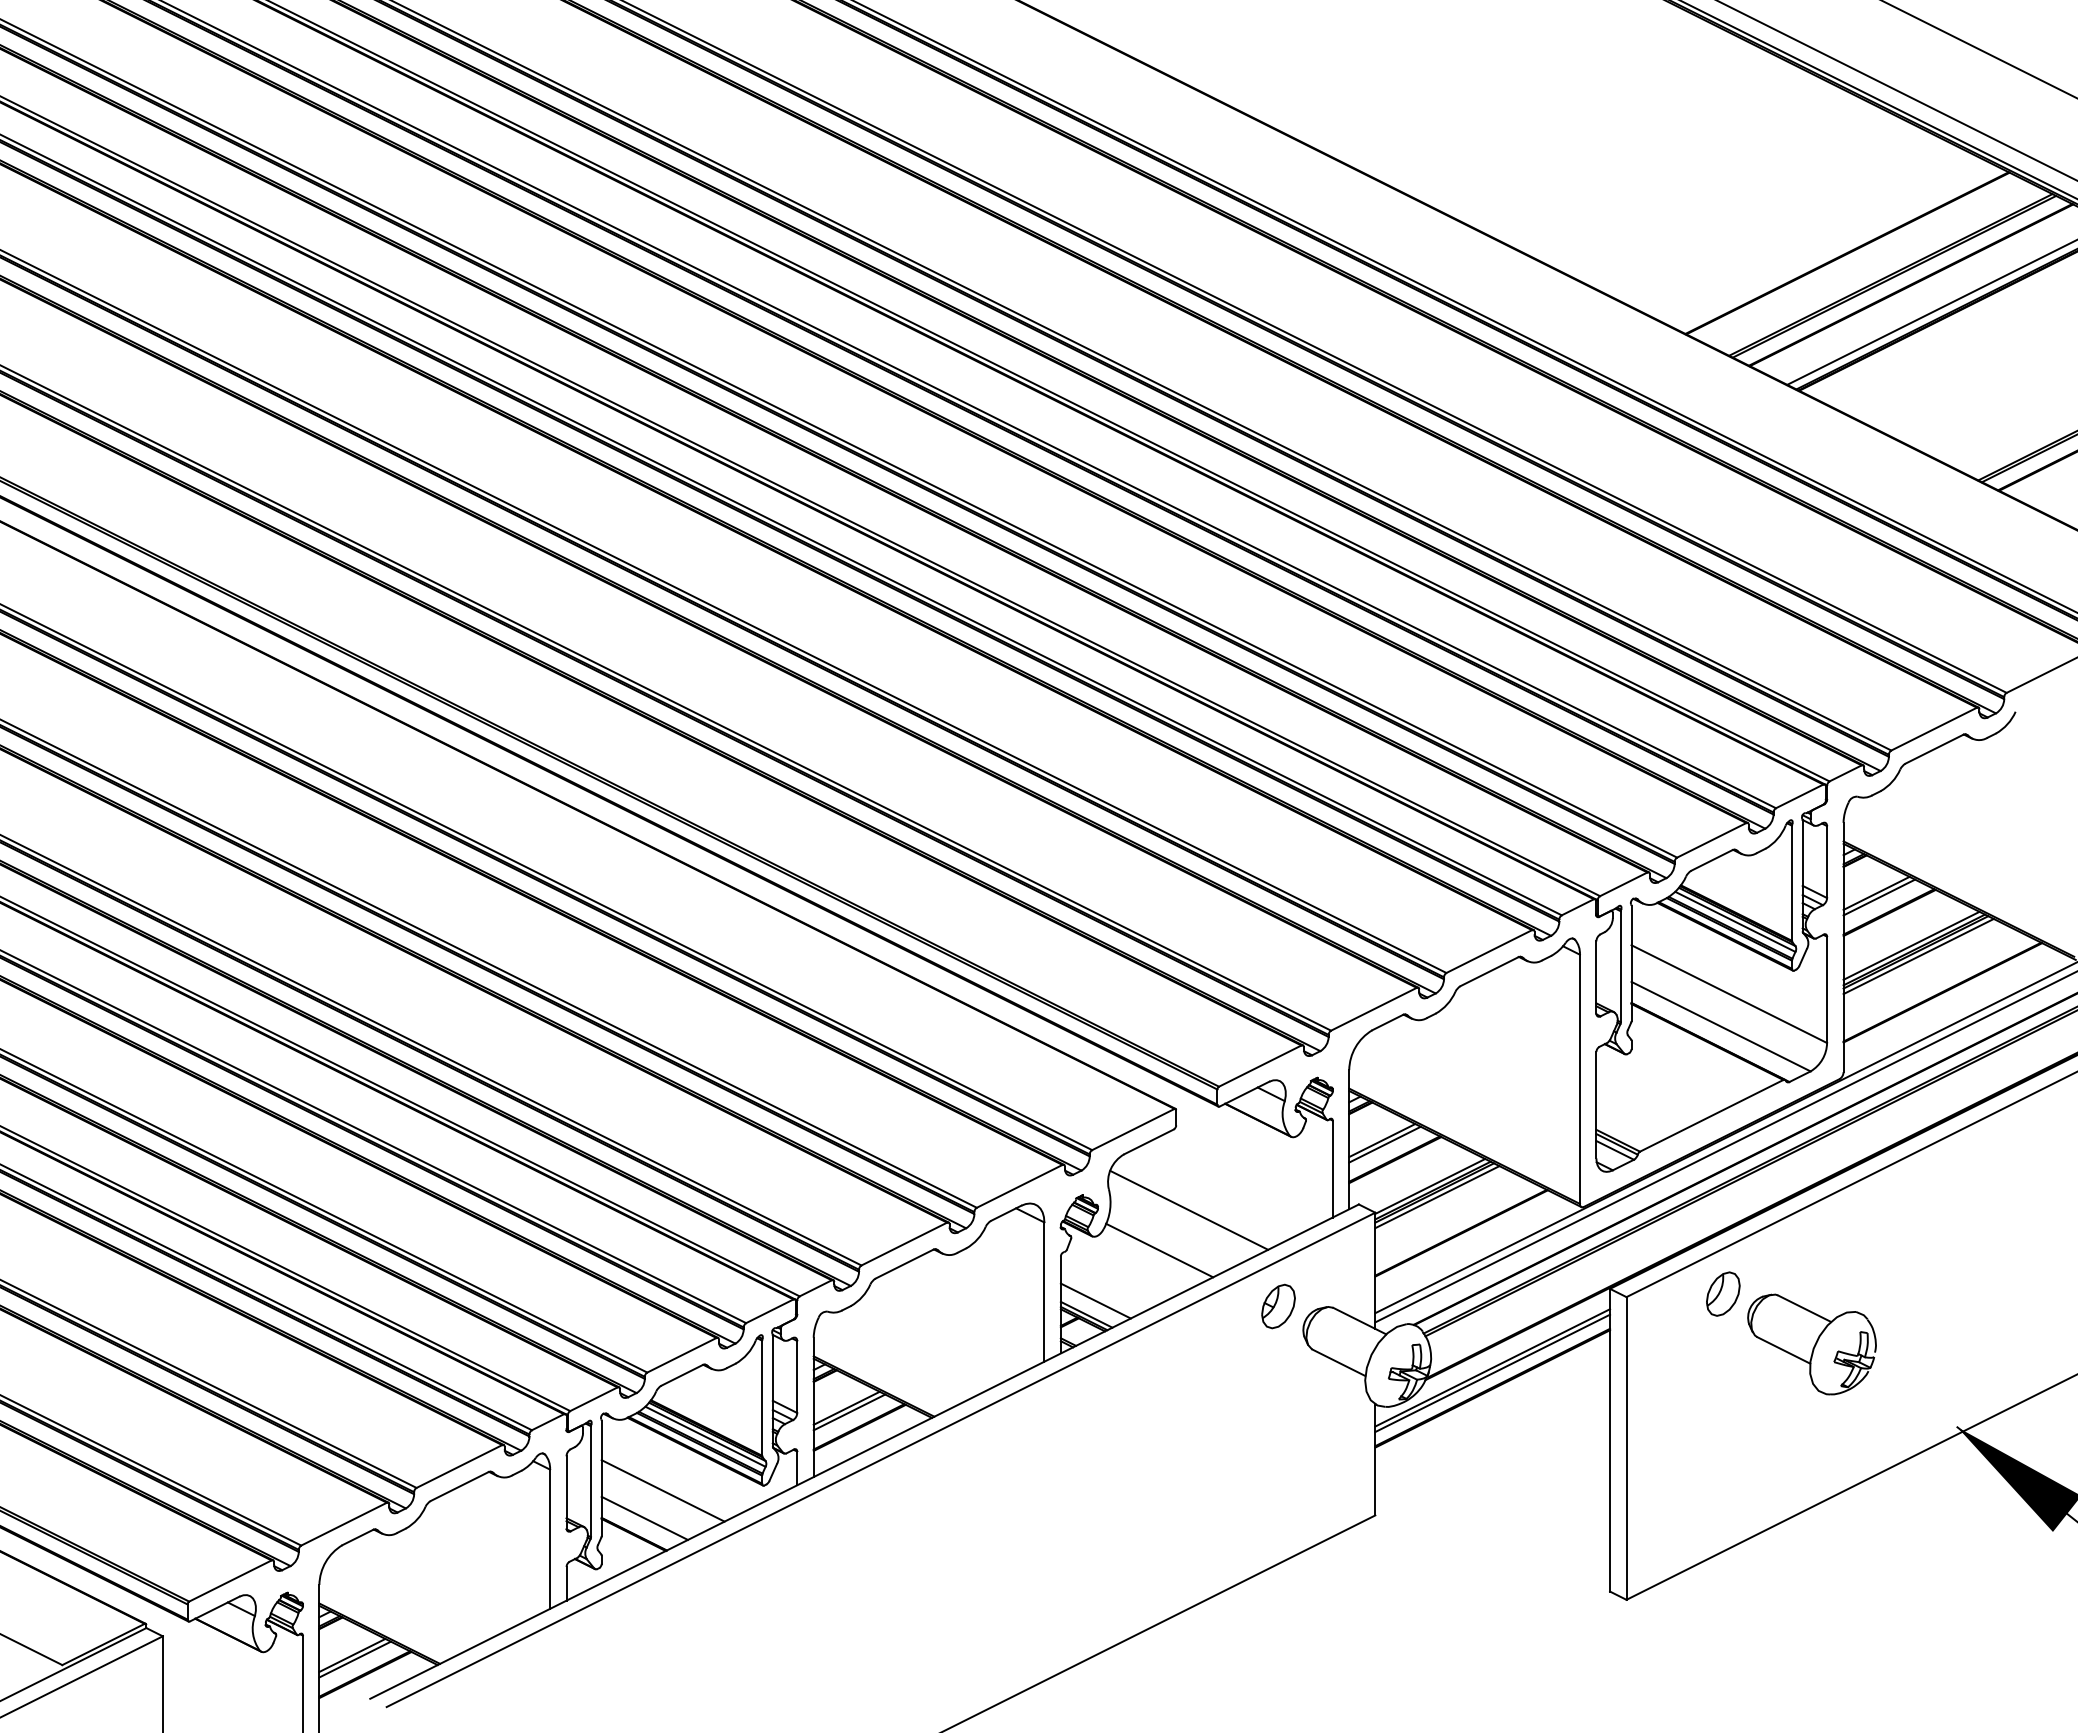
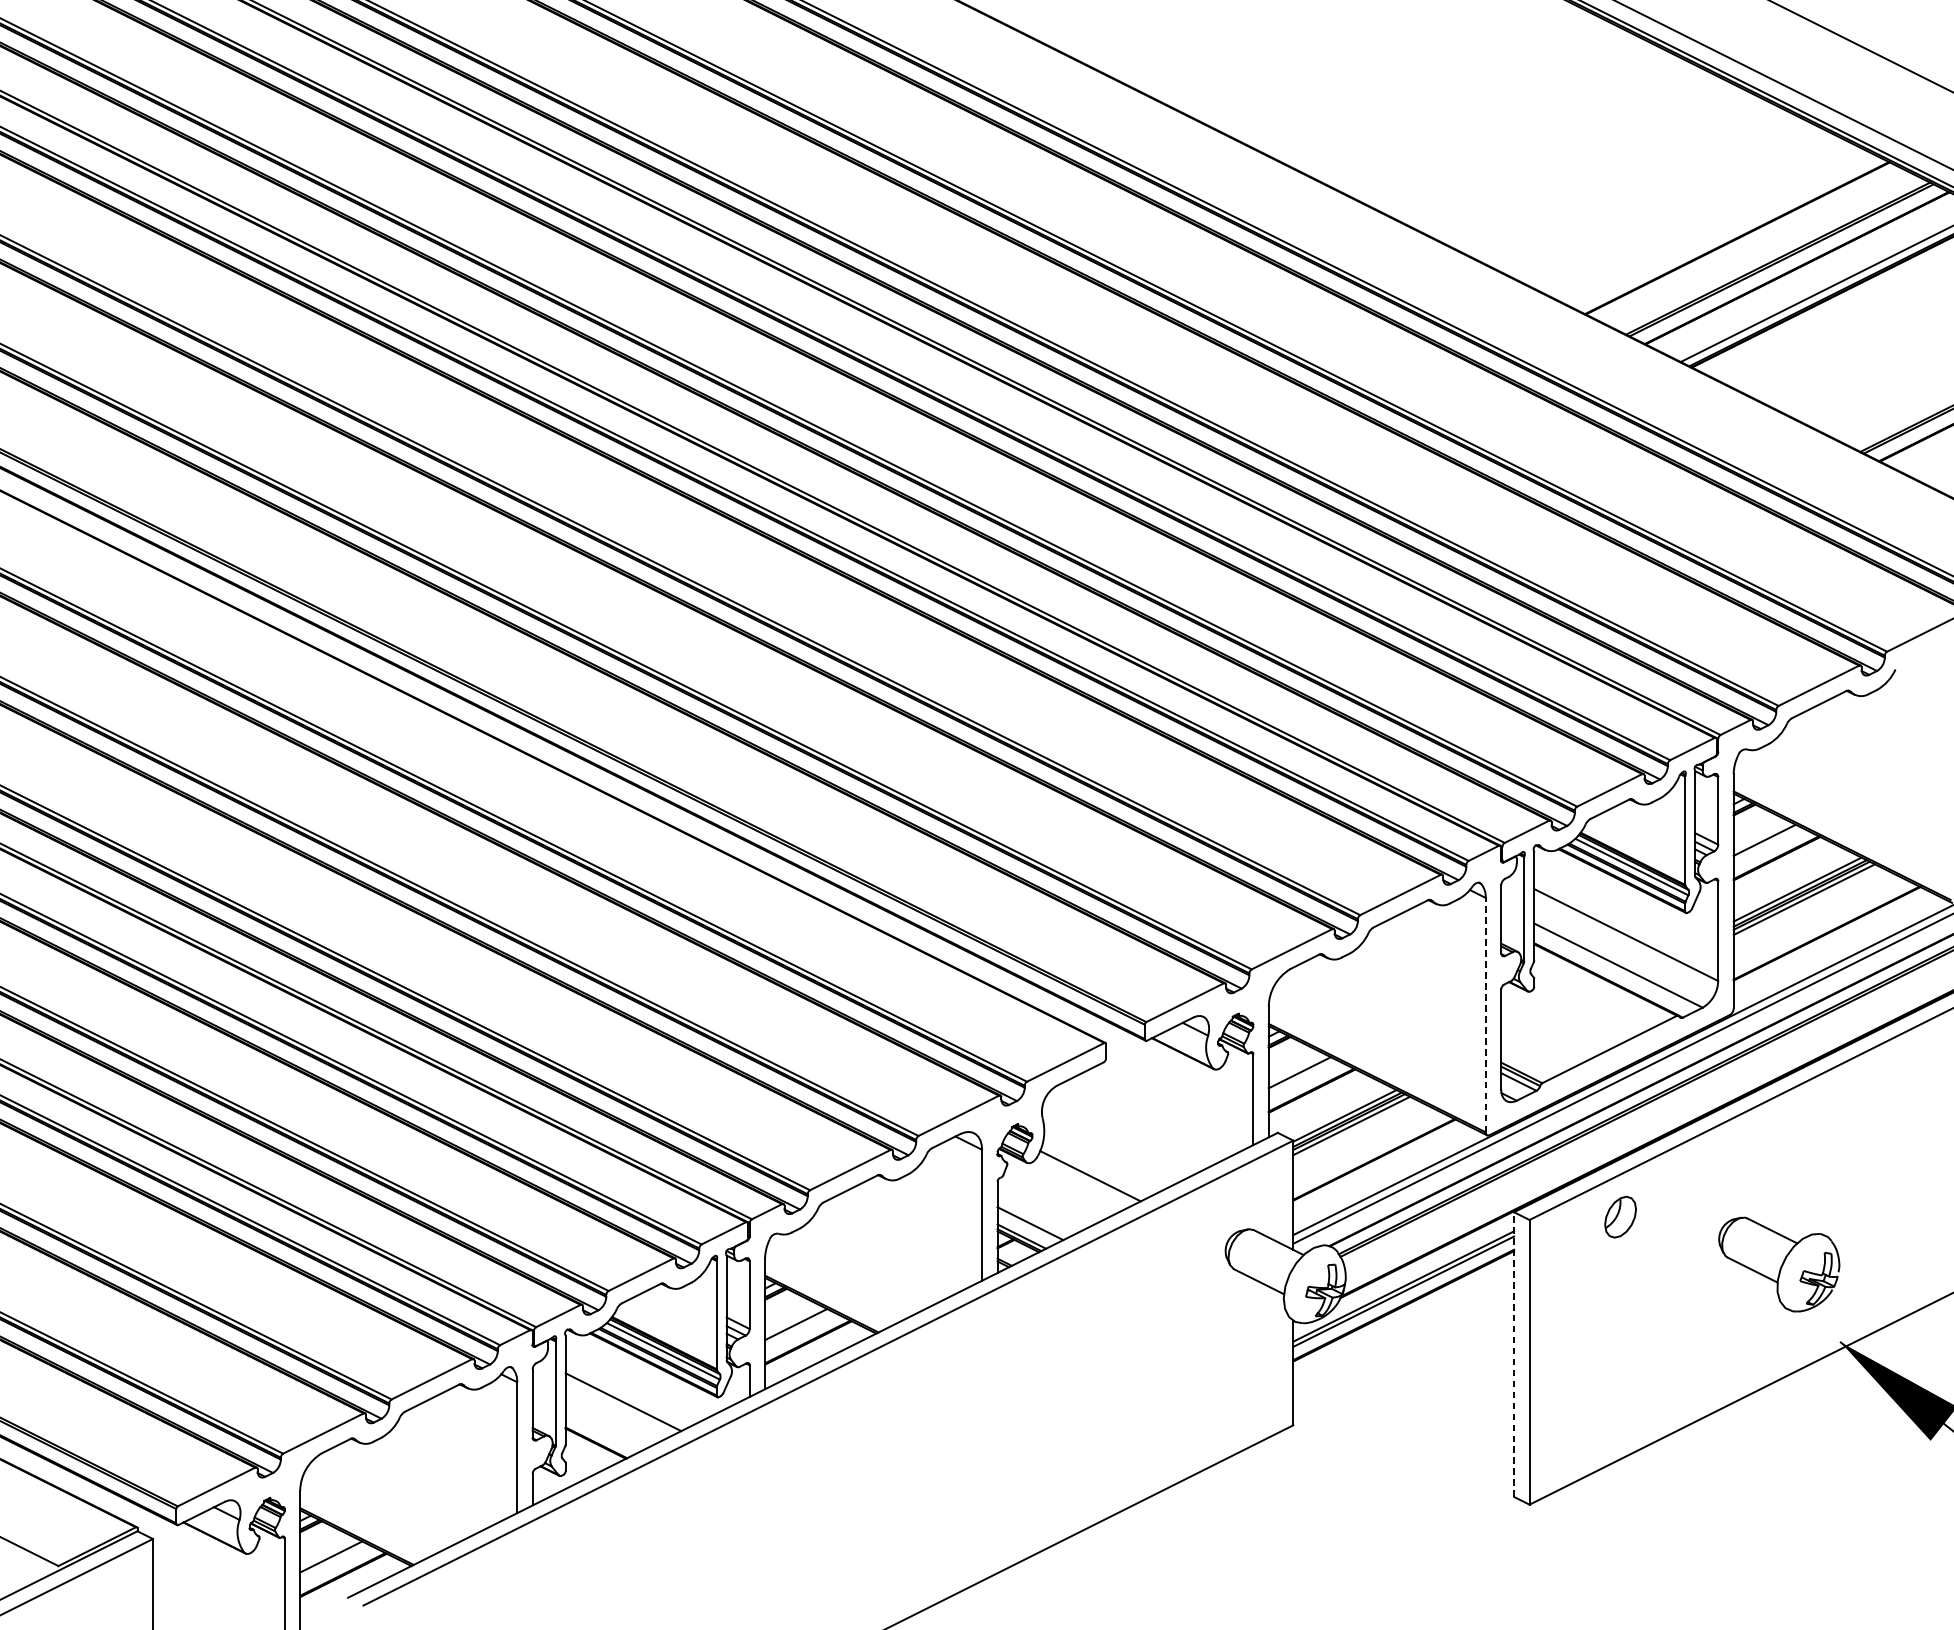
line: (1879, 897) -> (1767, 844), removed
line: (1579, 1079) -> (1485, 1015), solid -> dashed
line: (1384, 1144) -> (1301, 1076), removed
line: (1189, 1209) -> (1118, 1137), removed
part: (1278, 1306) -> (1202, 1228), removed
part: (1811, 1344) -> (1778, 1264), moved
line: (849, 1412) -> (798, 1328), removed
line: (1610, 1439) -> (1514, 1353), solid -> dashed
line: (644, 1517) -> (605, 1427), removed
line: (354, 1659) -> (333, 1560), removed

